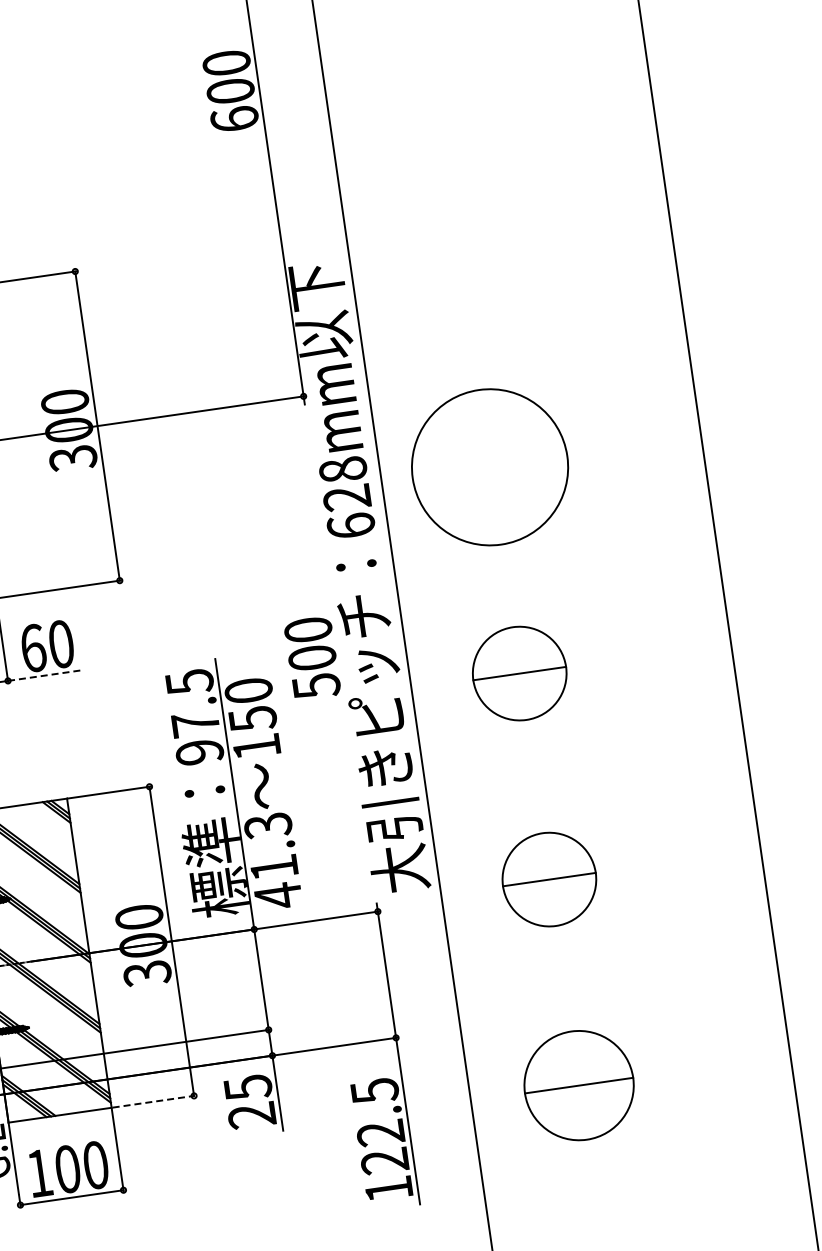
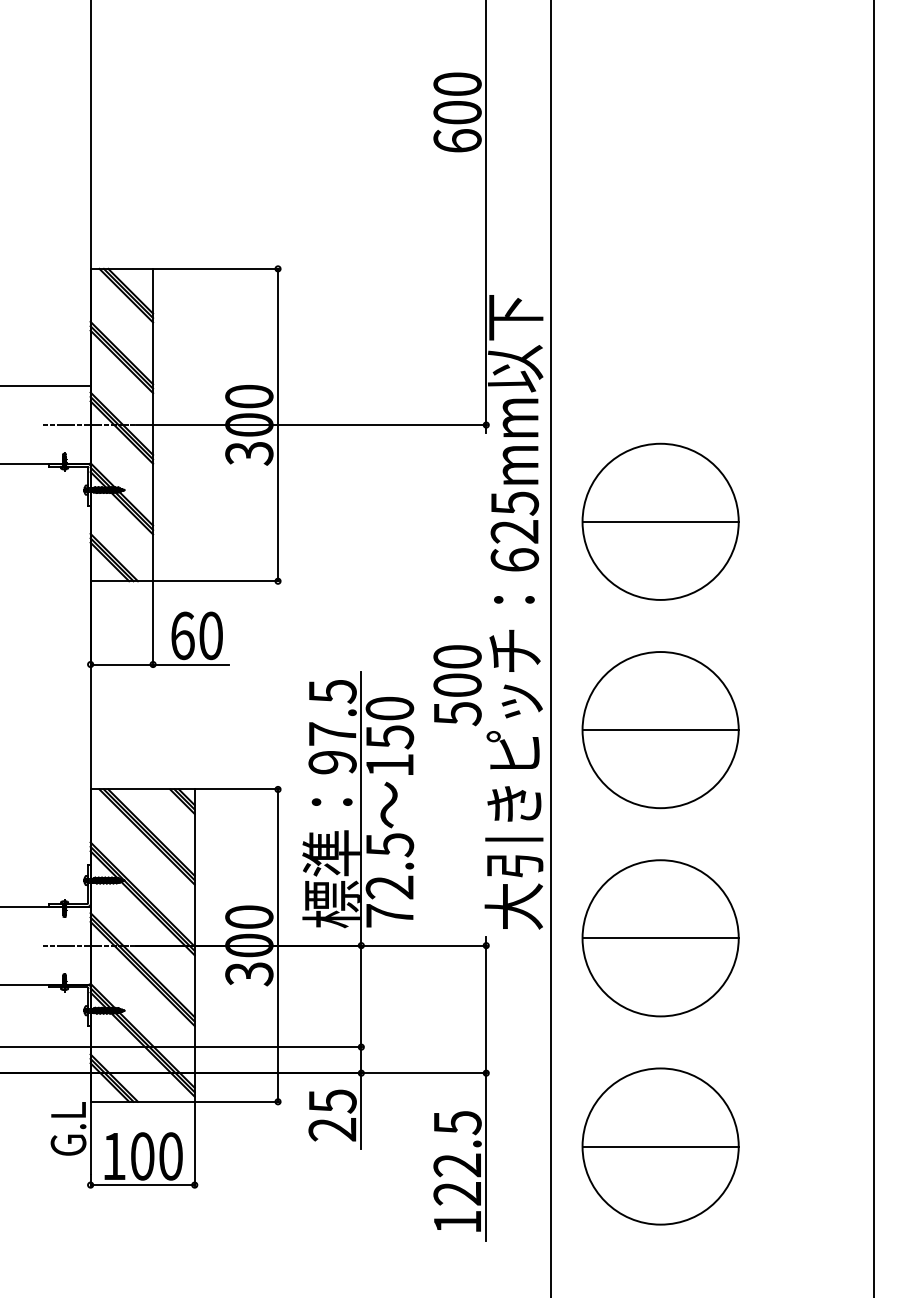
line: (489, 466) -> (660, 521), added
text: (342, 469) -> (514, 503), 628mm -> 625mm
part: (519, 673) -> (660, 730), size x1.67
line: (45, 675) -> (190, 664), dashed -> solid
text: (272, 860) -> (389, 880), 41.3 -> 72.5
part: (549, 879) -> (660, 938), size x1.67
part: (579, 1085) -> (660, 1146), size x1.43
line: (153, 1101) -> (237, 1101), dashed -> solid

